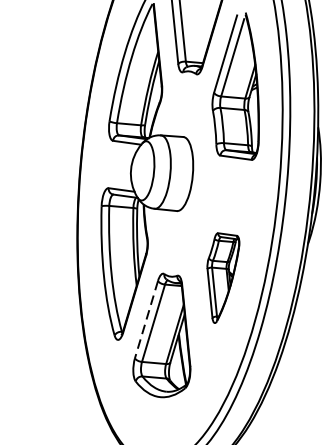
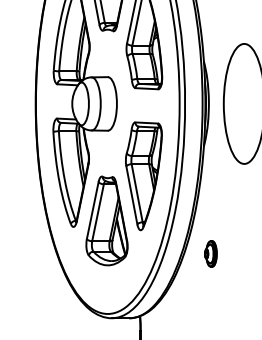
part: (220, 278) -> (143, 176), size x1.67
line: (146, 320) -> (92, 211), dashed -> solid
part: (304, 393) -> (210, 253), added

